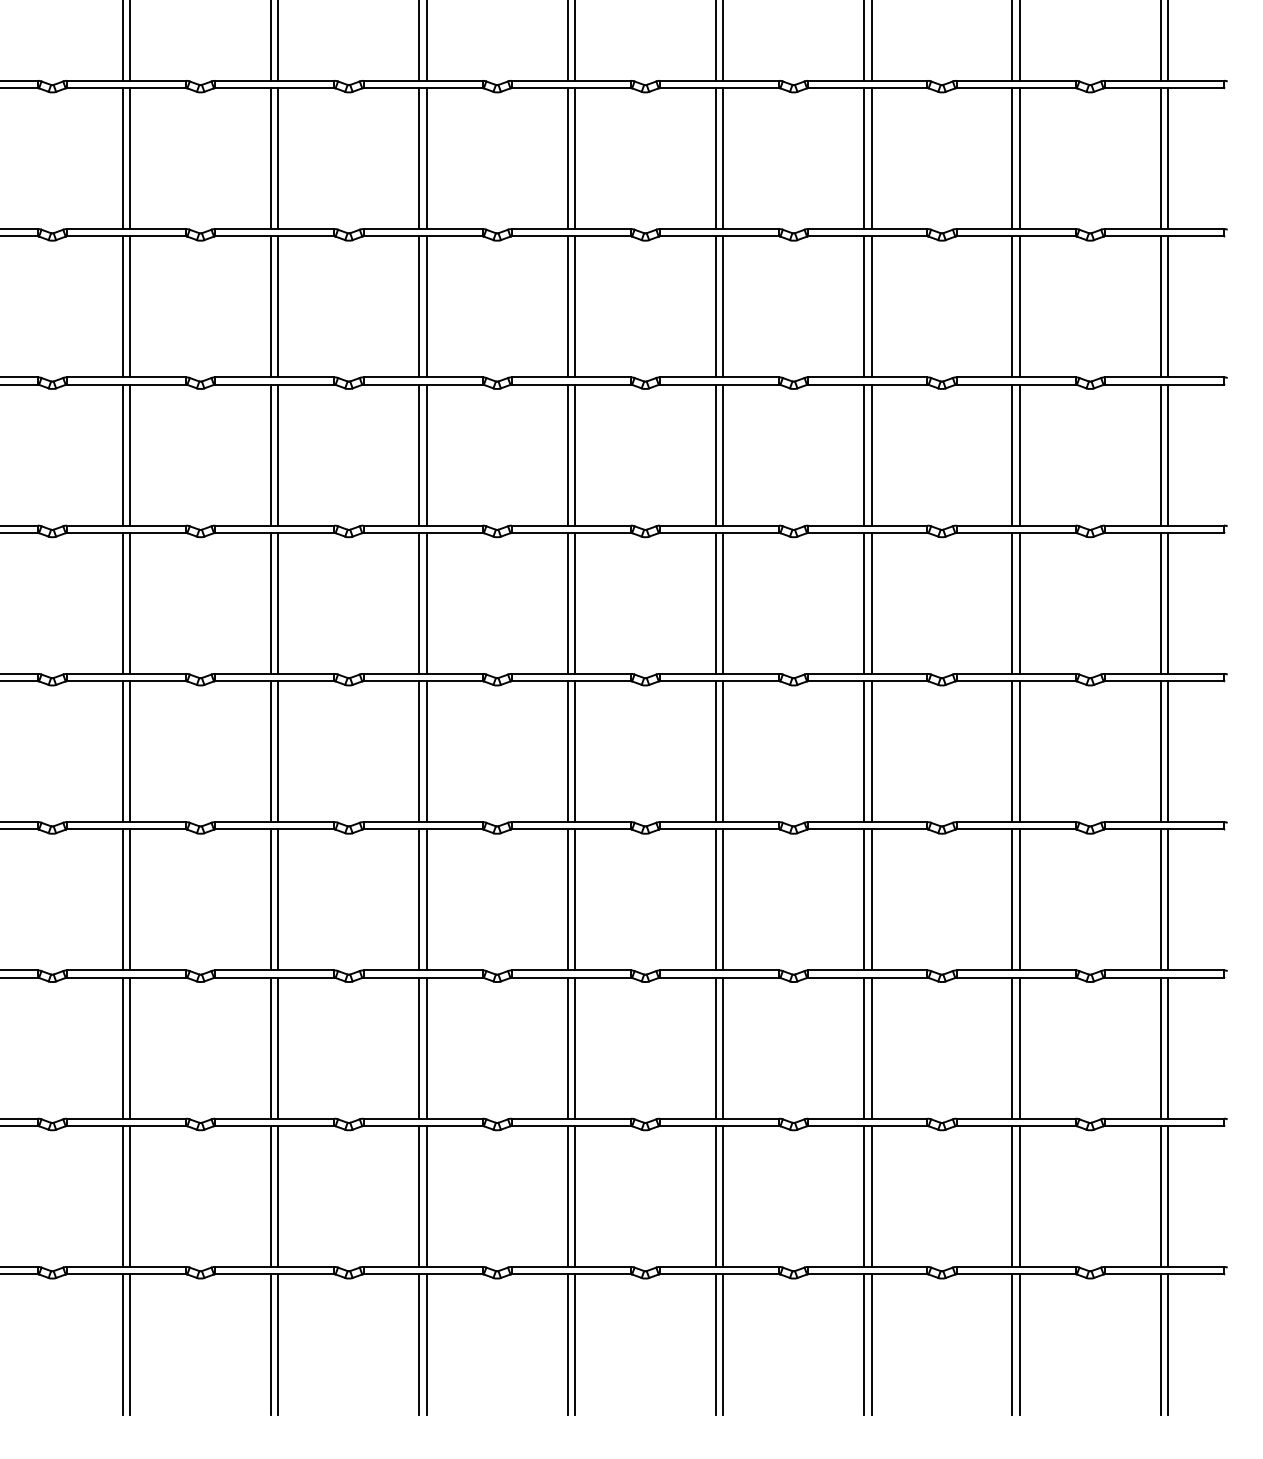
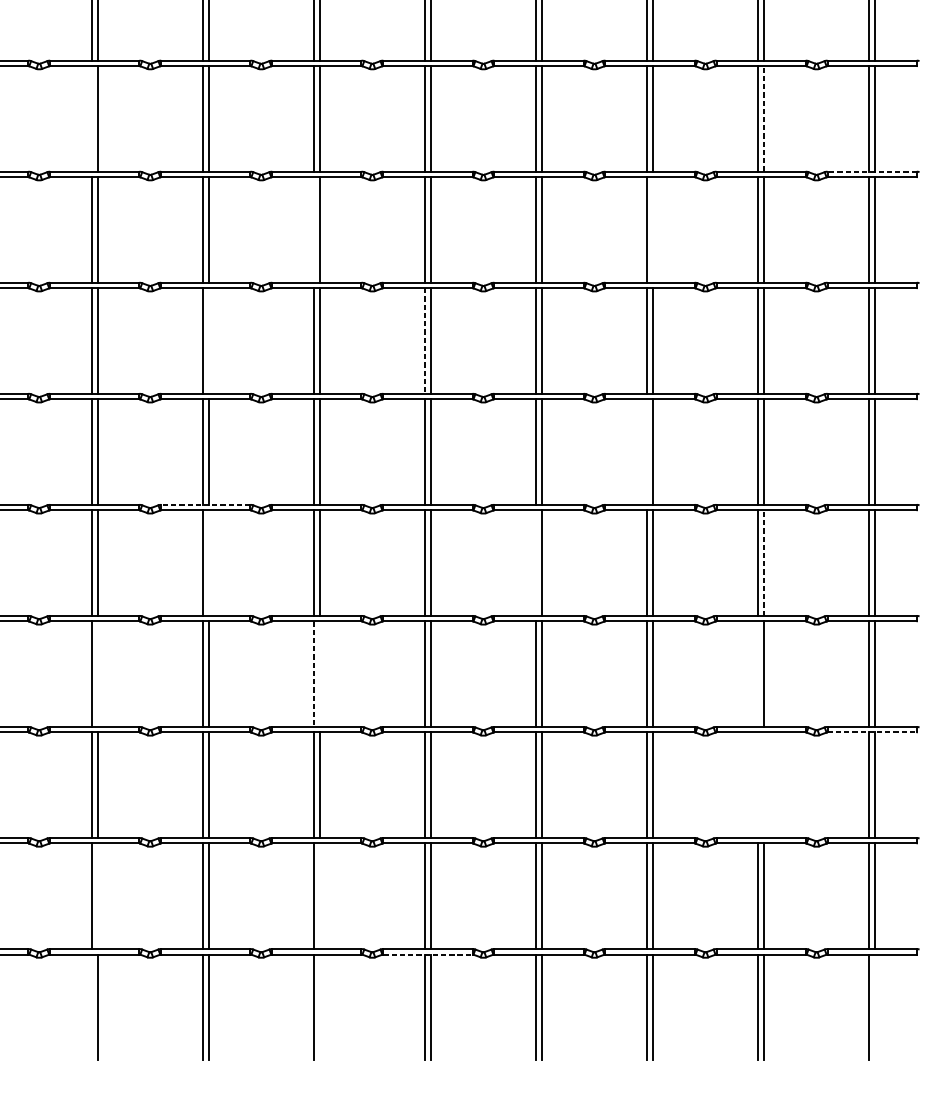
line: (122, 158) -> (91, 118), removed
line: (1019, 158) -> (763, 118), solid -> dashed
line: (1164, 229) -> (872, 172), solid -> dashed
line: (419, 306) -> (314, 229), removed
line: (871, 306) -> (652, 229), removed
line: (278, 454) -> (208, 340), removed
line: (567, 455) -> (425, 341), solid -> dashed
line: (864, 602) -> (647, 451), removed
line: (274, 673) -> (205, 504), solid -> dashed
line: (278, 751) -> (208, 562), removed
line: (715, 751) -> (535, 562), removed
line: (1019, 751) -> (763, 562), solid -> dashed
line: (130, 899) -> (97, 673), removed
line: (426, 899) -> (319, 673), removed
line: (1012, 899) -> (758, 673), removed
line: (419, 900) -> (314, 674), solid -> dashed
line: (1164, 977) -> (872, 732), solid -> dashed
line: (1012, 1047) -> (758, 784), removed
line: (1019, 1047) -> (763, 784), removed
line: (130, 1195) -> (97, 895), removed
line: (426, 1195) -> (319, 895), removed
line: (571, 1274) -> (428, 954), solid -> dashed
line: (122, 1344) -> (91, 1007), removed
line: (426, 1344) -> (319, 1007), removed
line: (1168, 1344) -> (875, 1007), removed

